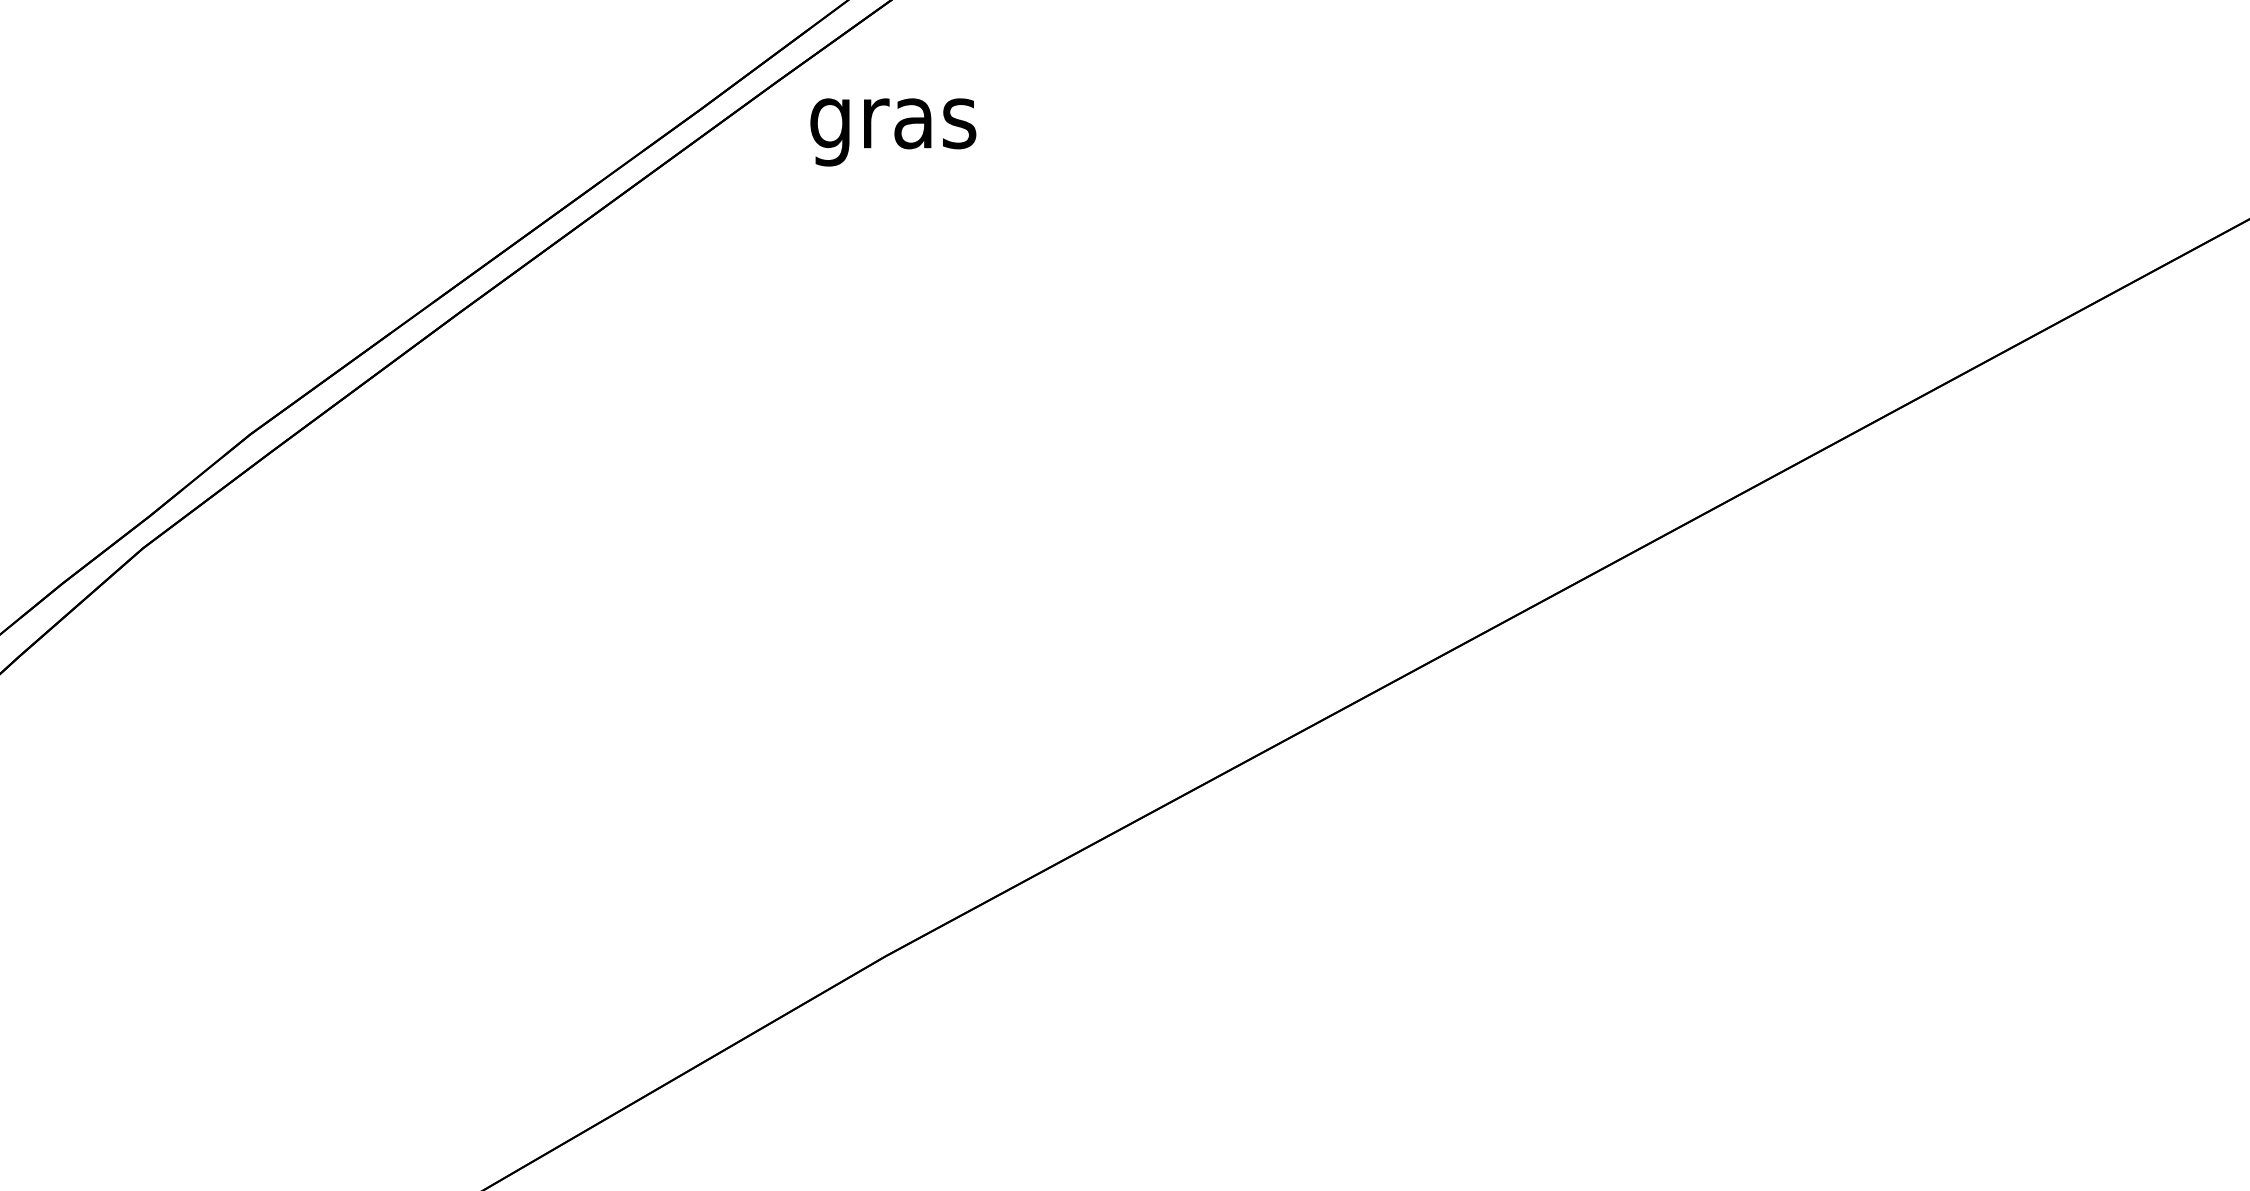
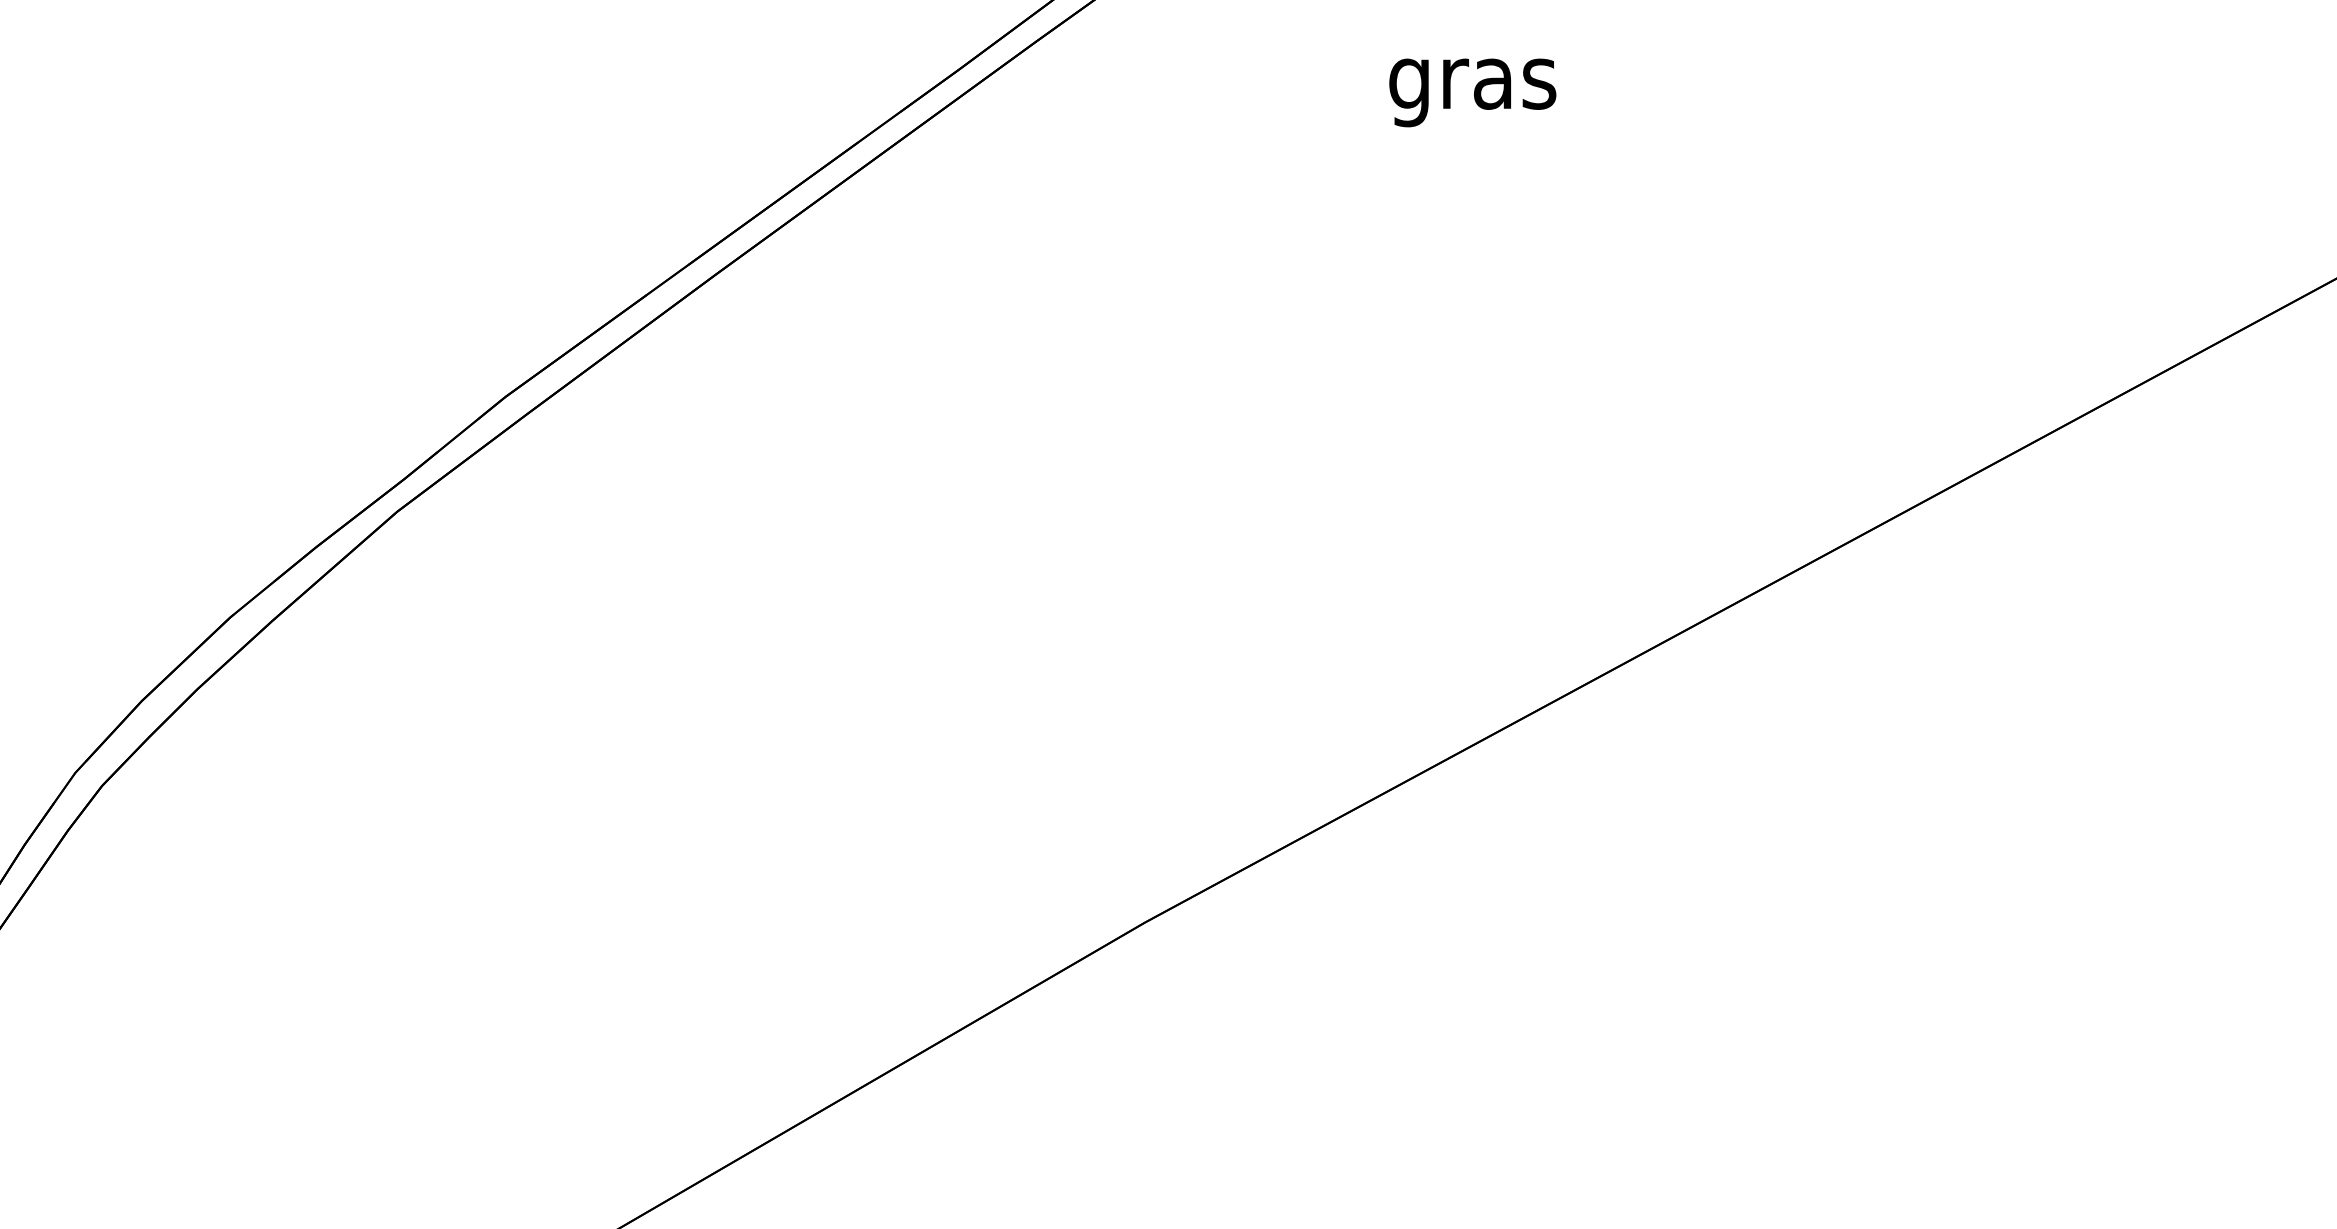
text: (893, 132) -> (1472, 92), moved

